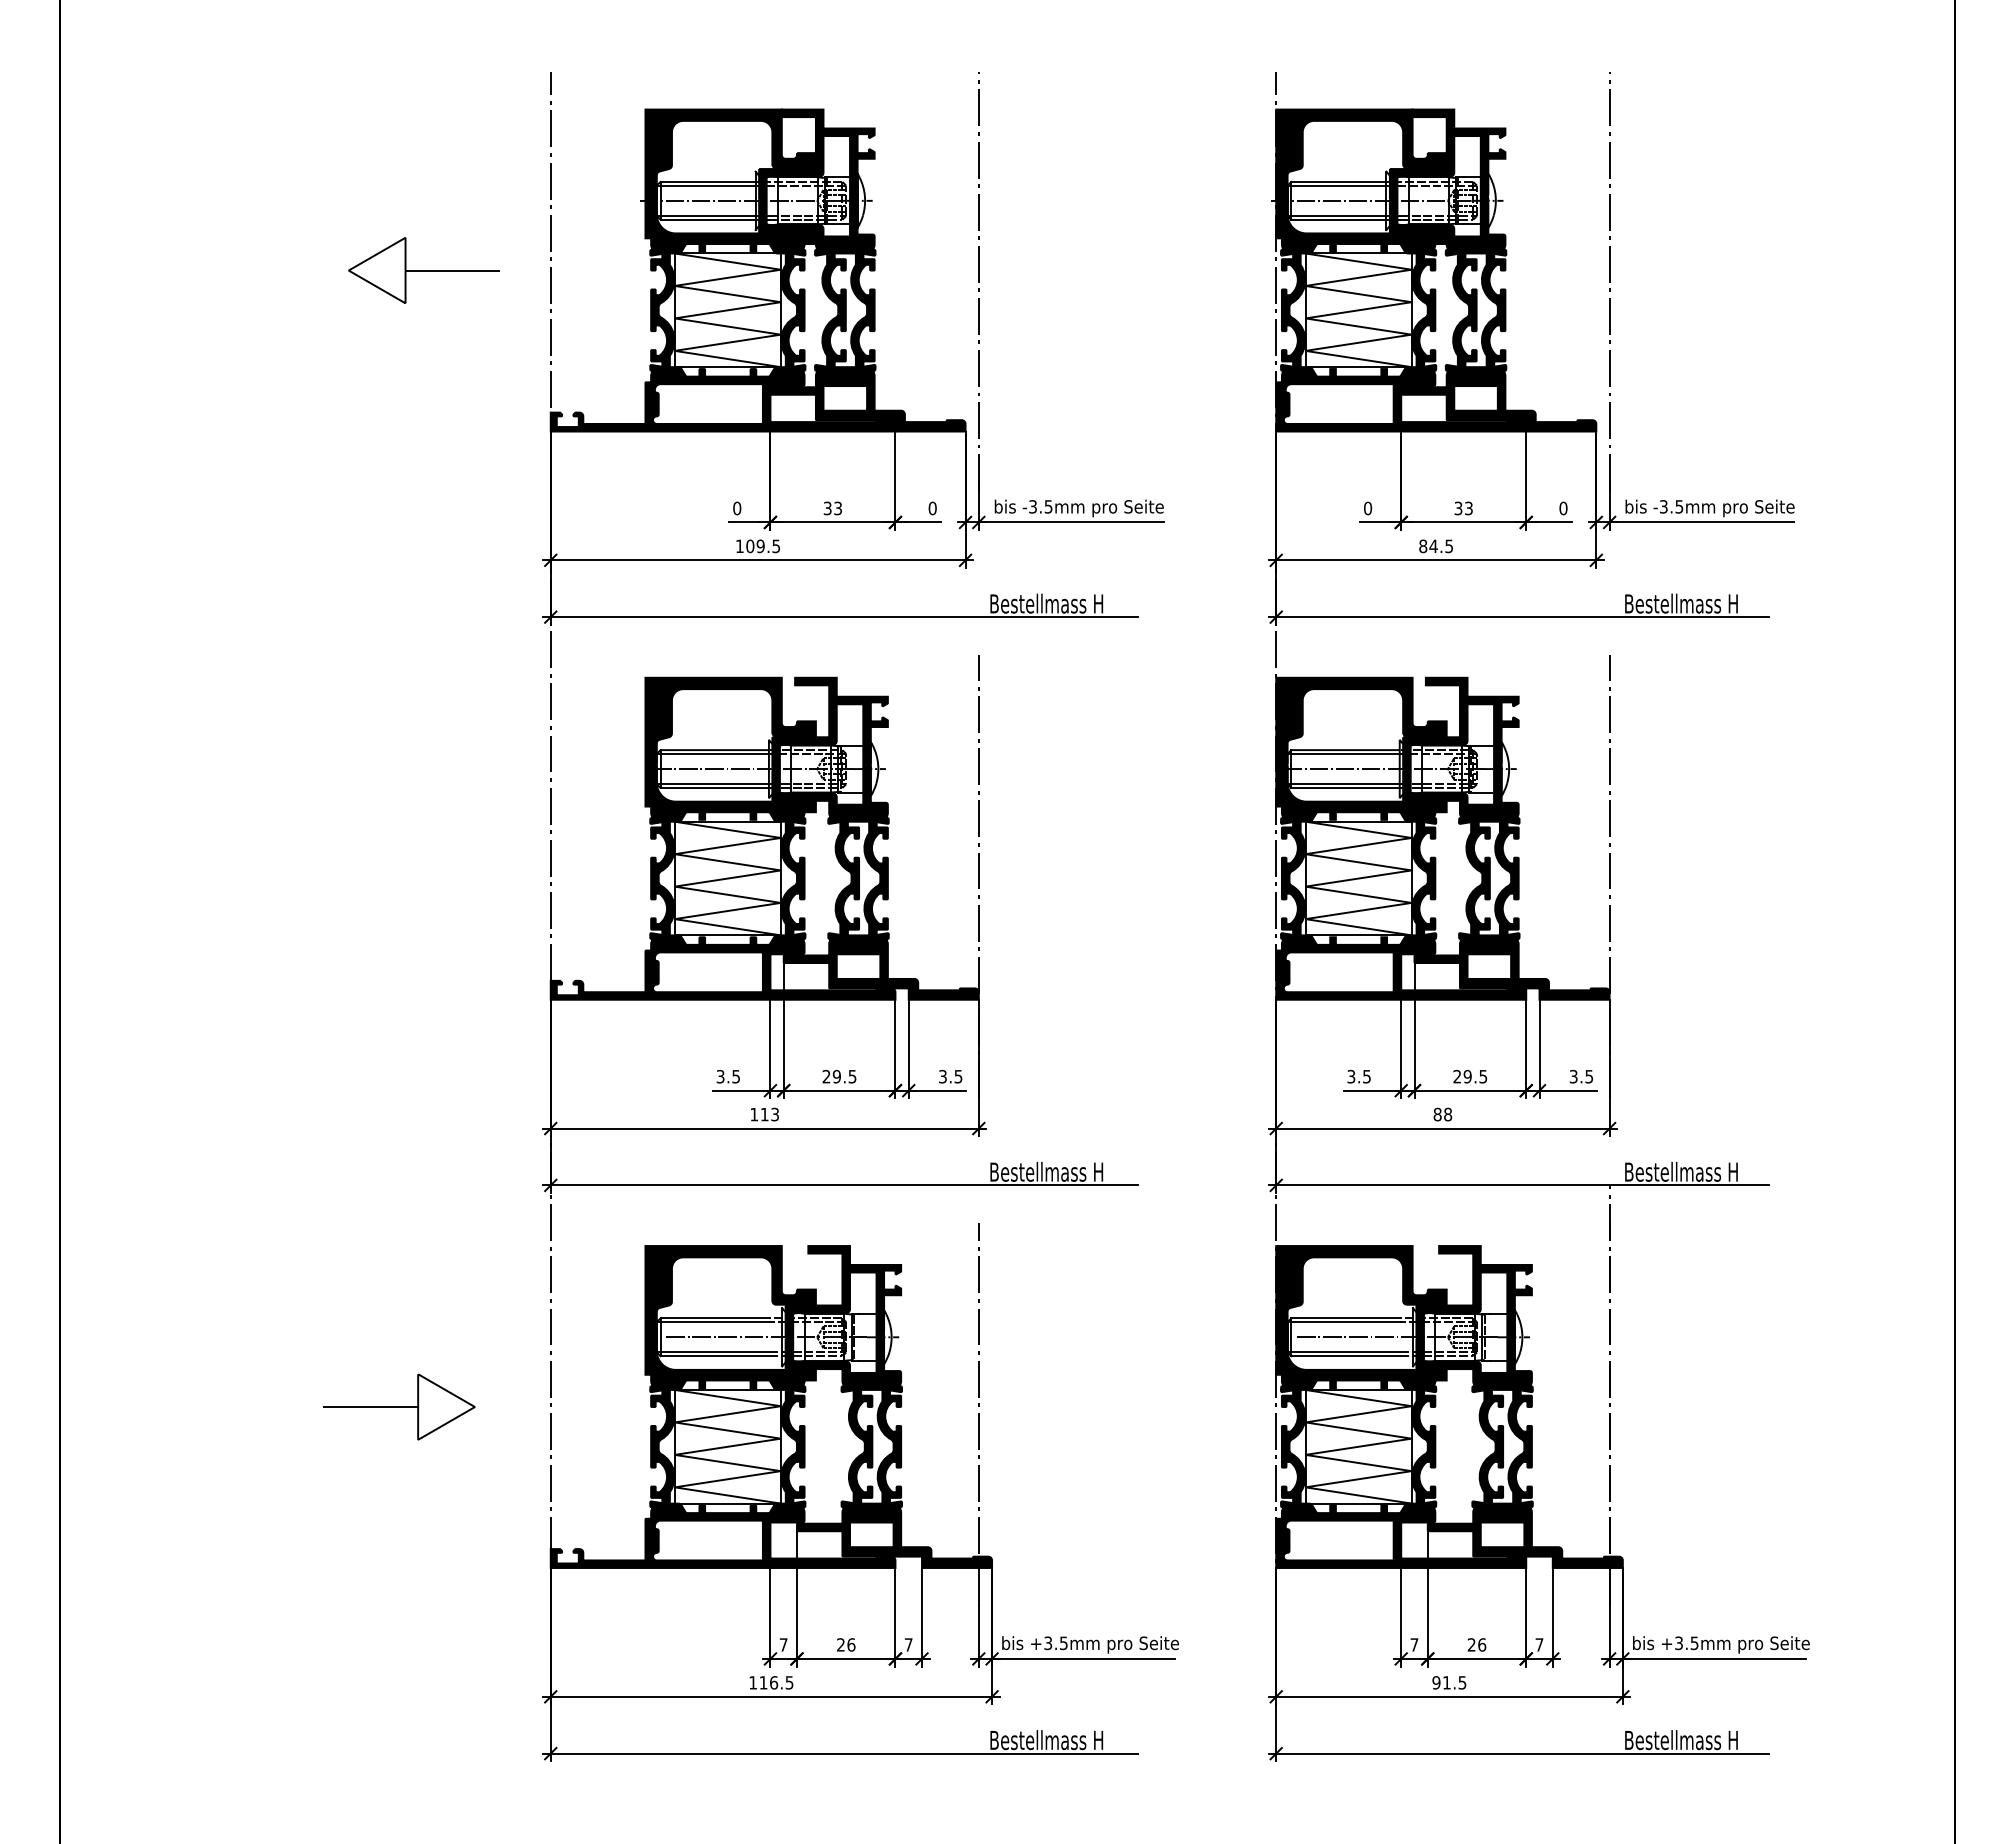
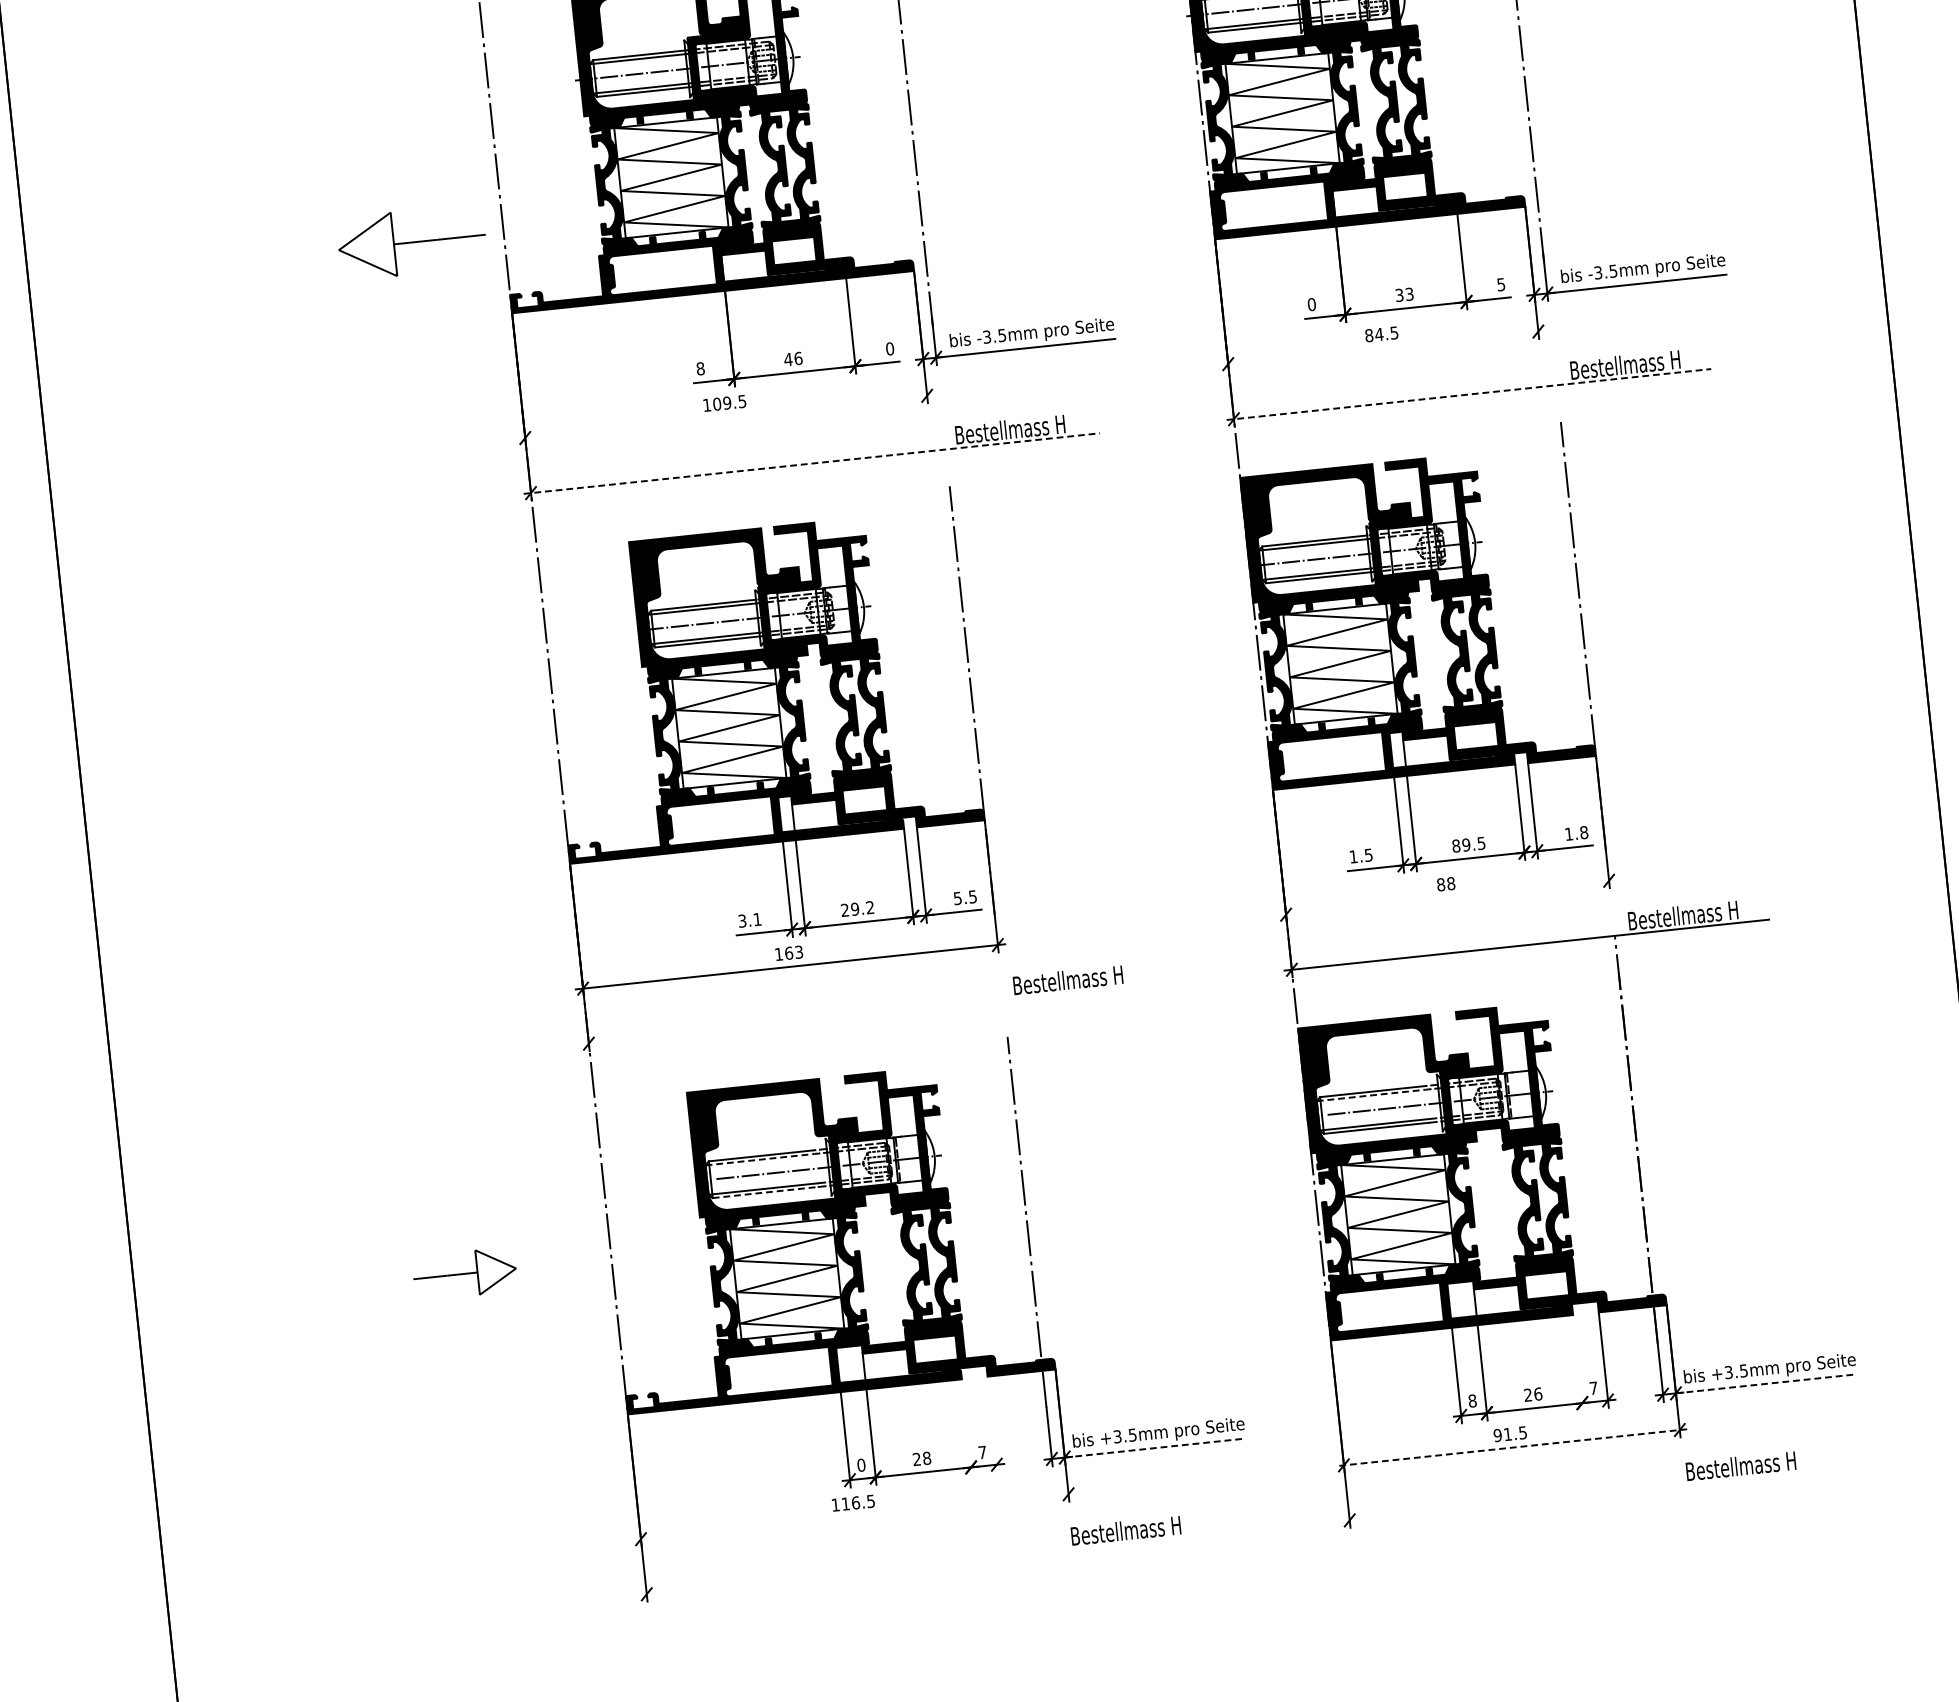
part: (423, 270) -> (411, 242), moved
text: (737, 508) -> (700, 368), 0 -> 8
text: (832, 508) -> (792, 359), 33 -> 46
text: (1563, 508) -> (1501, 284), 0 -> 5
line: (758, 560) -> (726, 417), removed
line: (1435, 560) -> (1382, 348), removed
line: (841, 617) -> (812, 463), solid -> dashed
line: (1519, 617) -> (1469, 394), solid -> dashed
text: (942, 1075) -> (957, 897), 3.5 -> 5.5
text: (735, 1076) -> (756, 919), 3.5 -> 3.1
text: (852, 1076) -> (870, 907), 29.5 -> 29.2
text: (1351, 1076) -> (1353, 856), 3.5 -> 1.5
text: (1457, 1076) -> (1456, 845), 29.5 -> 89.5
text: (1581, 1076) -> (1576, 833), 3.5 -> 1.8
text: (764, 1114) -> (788, 953), 113 -> 163
line: (1442, 1128) -> (1447, 897), removed
line: (840, 1185) -> (869, 1014), removed
line: (713, 1322) -> (760, 1159), solid -> dashed
line: (1344, 1322) -> (1371, 1095), solid -> dashed
line: (715, 1356) -> (765, 1192), solid -> dashed
part: (399, 1406) -> (464, 1273), size x0.7
line: (895, 1617) -> (966, 1427), removed
line: (921, 1617) -> (992, 1424), removed
line: (1526, 1617) -> (1578, 1363), removed
text: (783, 1644) -> (861, 1464), 7 -> 0
text: (851, 1644) -> (927, 1457), 26 -> 28
text: (1414, 1644) -> (1472, 1400), 7 -> 8
line: (1083, 1658) -> (1153, 1447), solid -> dashed
line: (1713, 1658) -> (1763, 1383), solid -> dashed
line: (771, 1696) -> (854, 1516), removed
line: (1449, 1696) -> (1511, 1447), solid -> dashed
line: (840, 1753) -> (927, 1564), removed
line: (1518, 1753) -> (1584, 1495), removed

